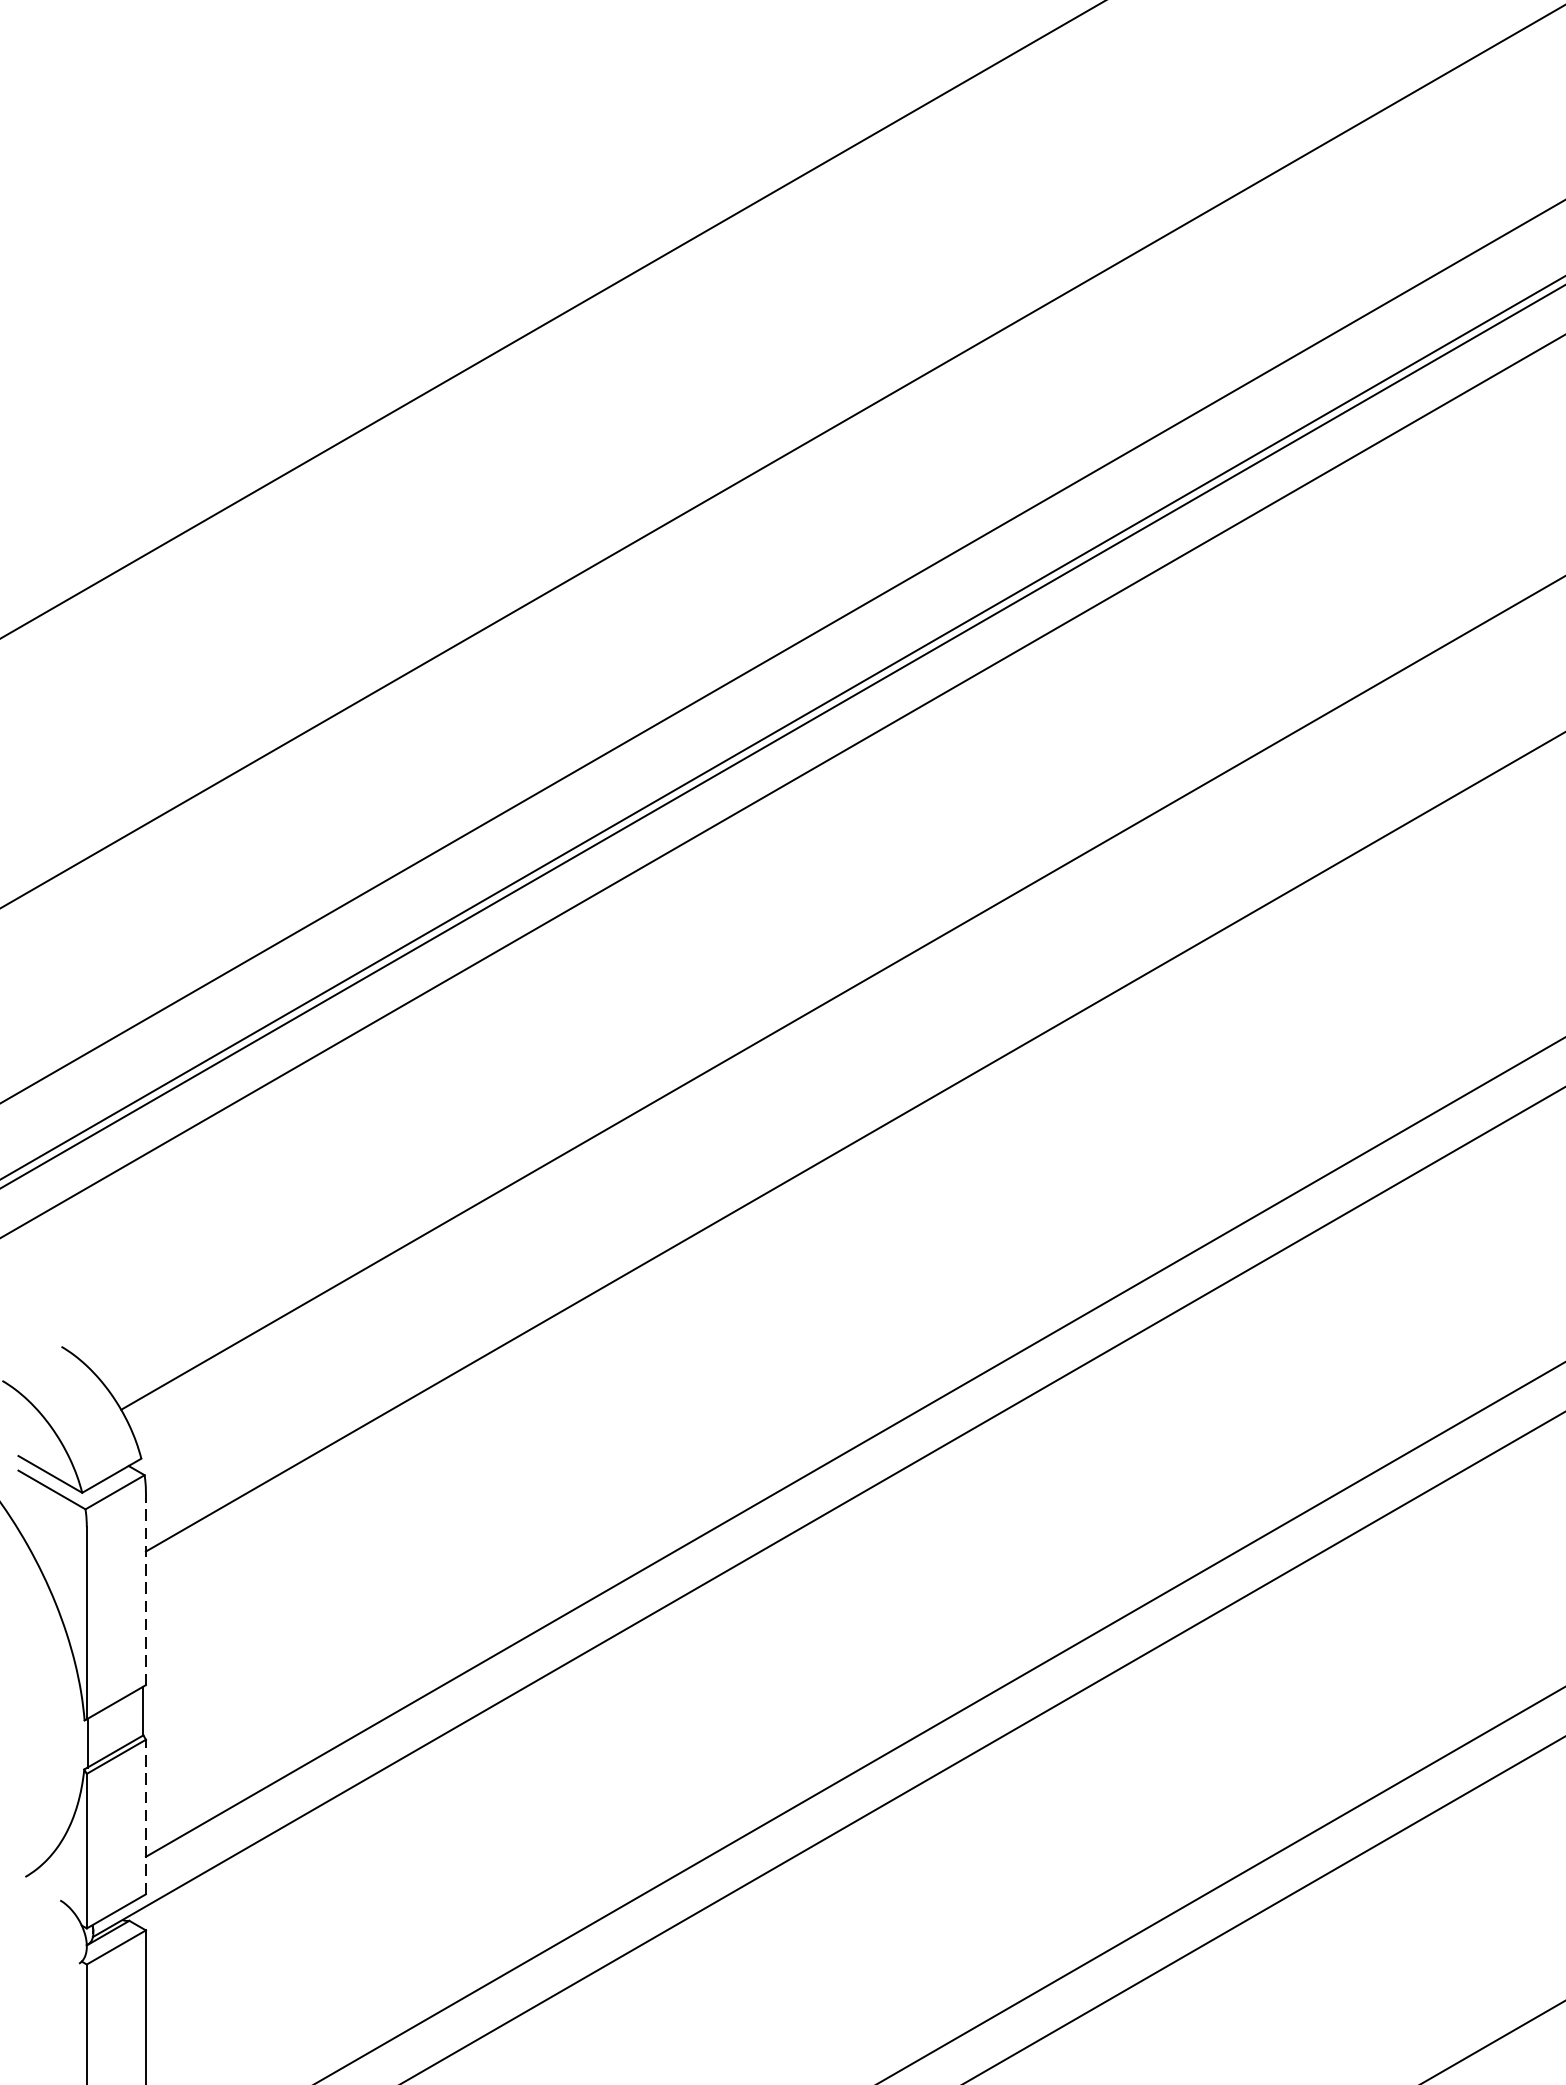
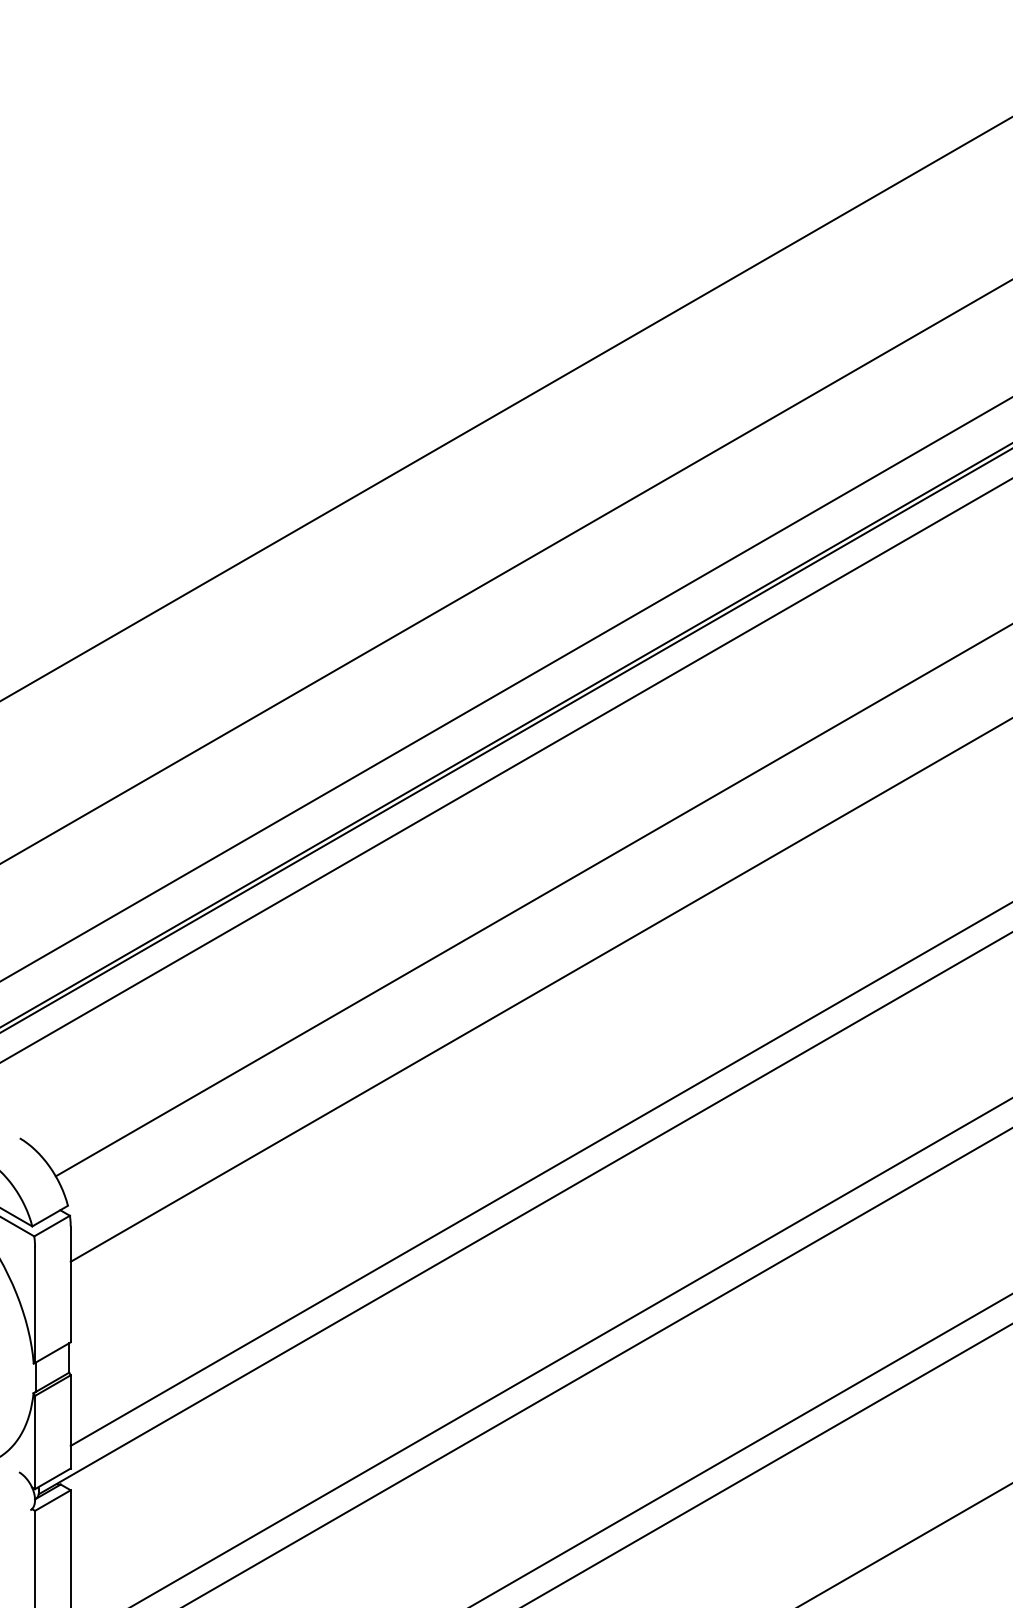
line: (145, 1589) -> (70, 1284), dashed -> solid
line: (145, 1816) -> (70, 1421), dashed -> solid

